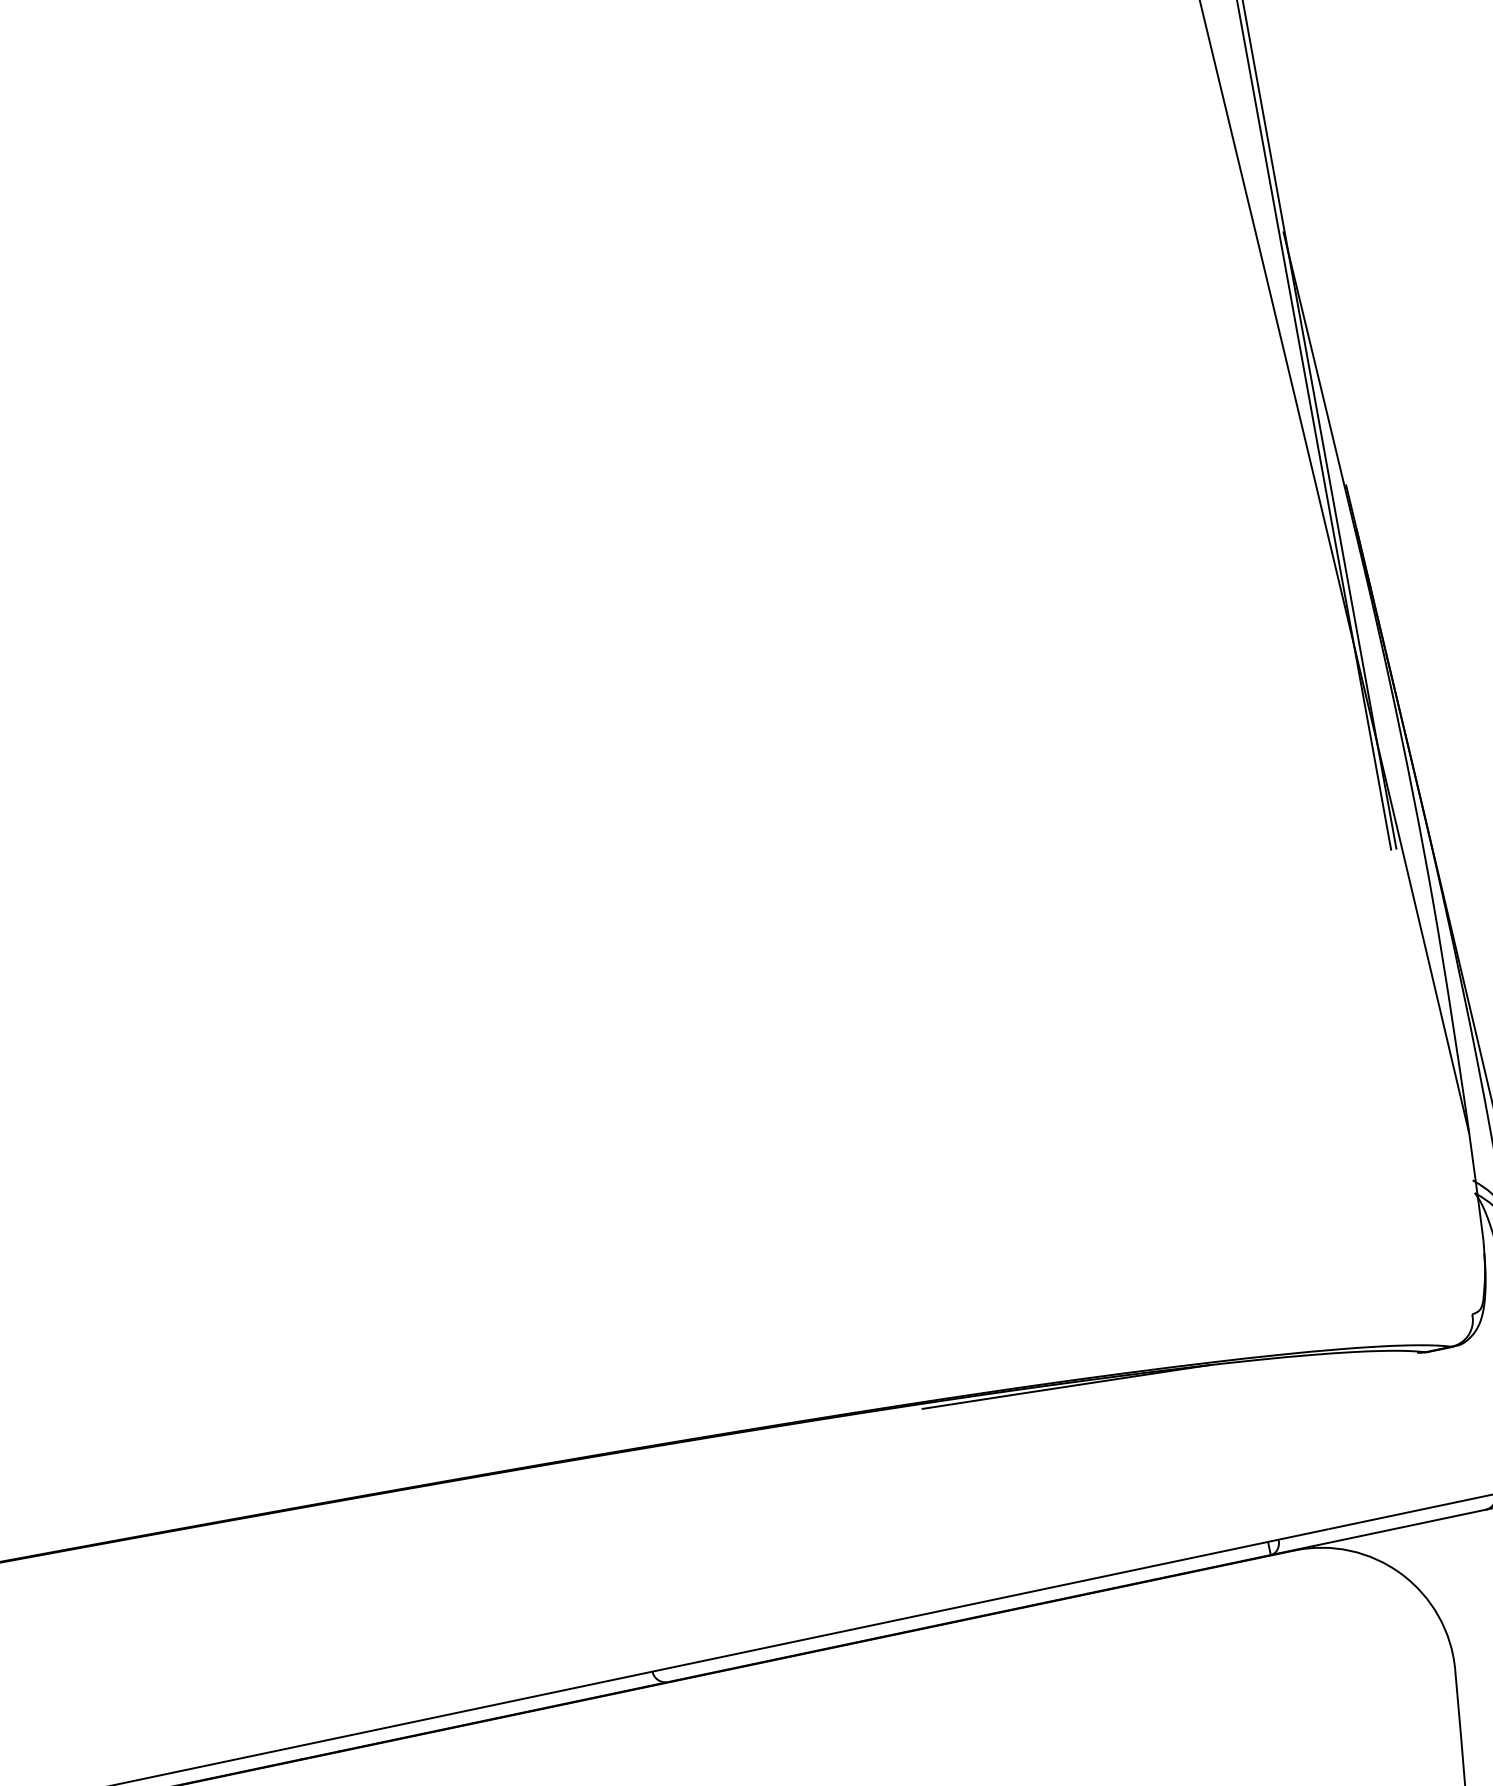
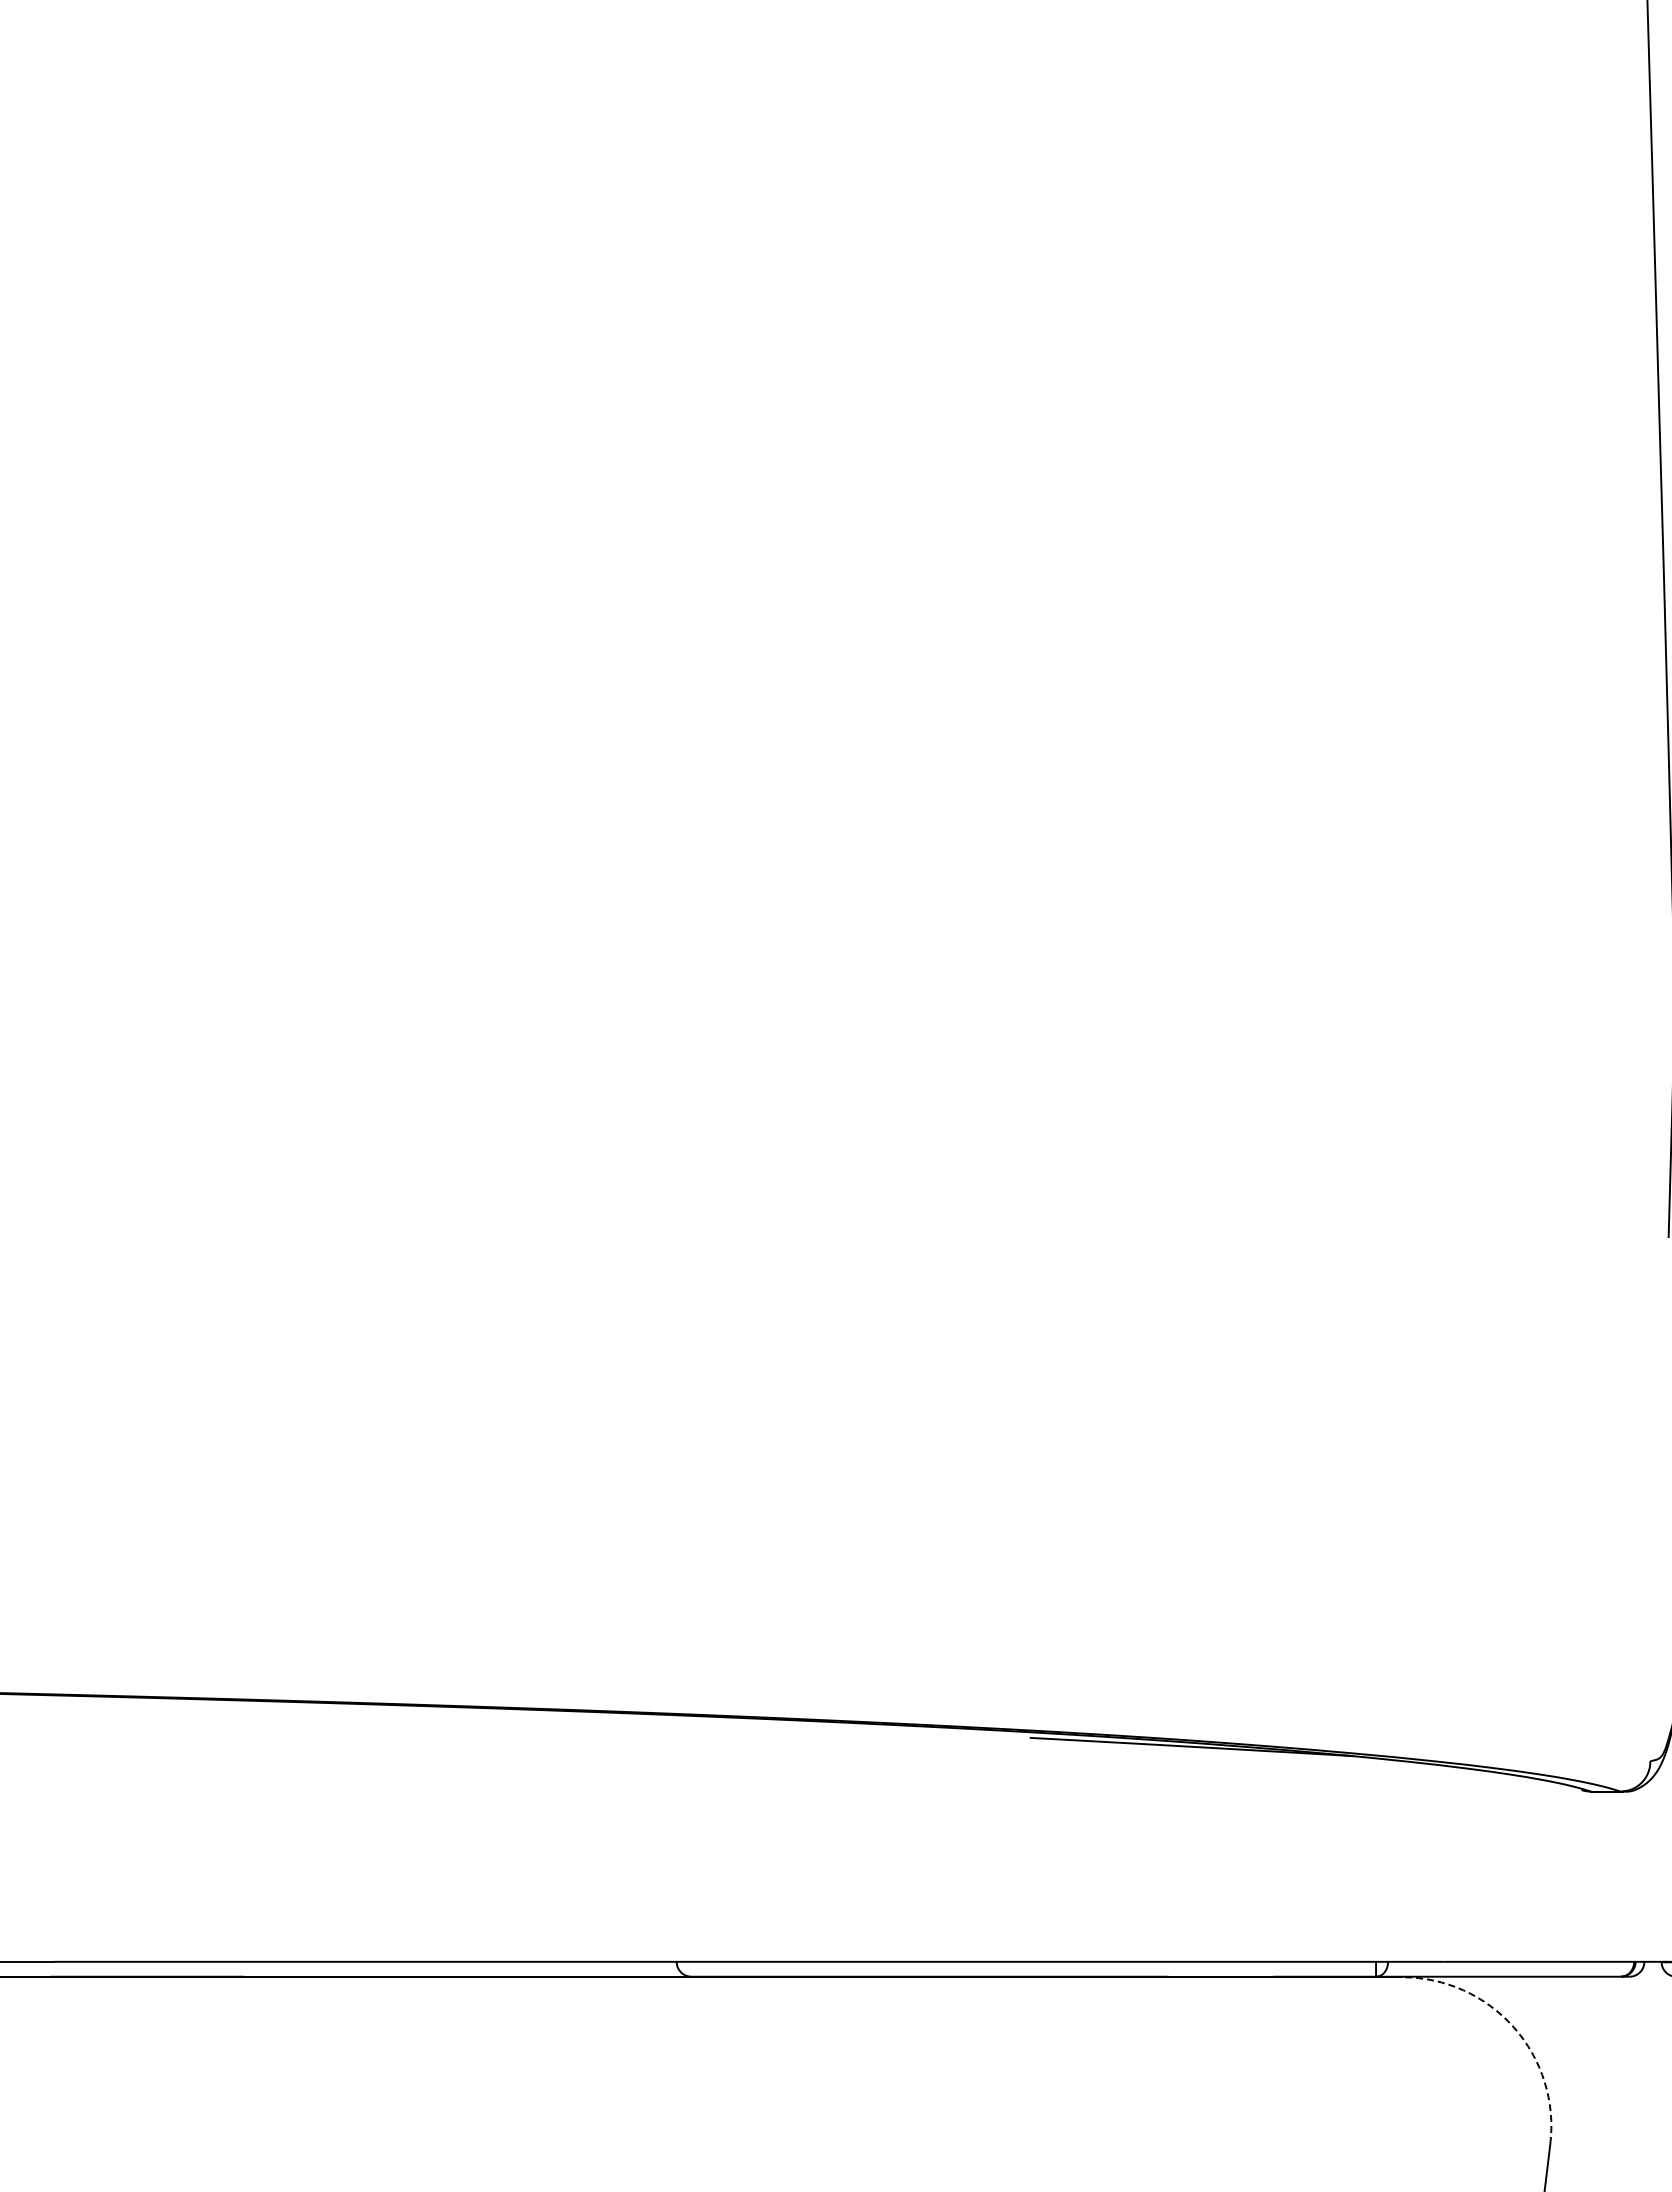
arc: (1401, 1574) -> (1513, 2027), solid -> dashed

